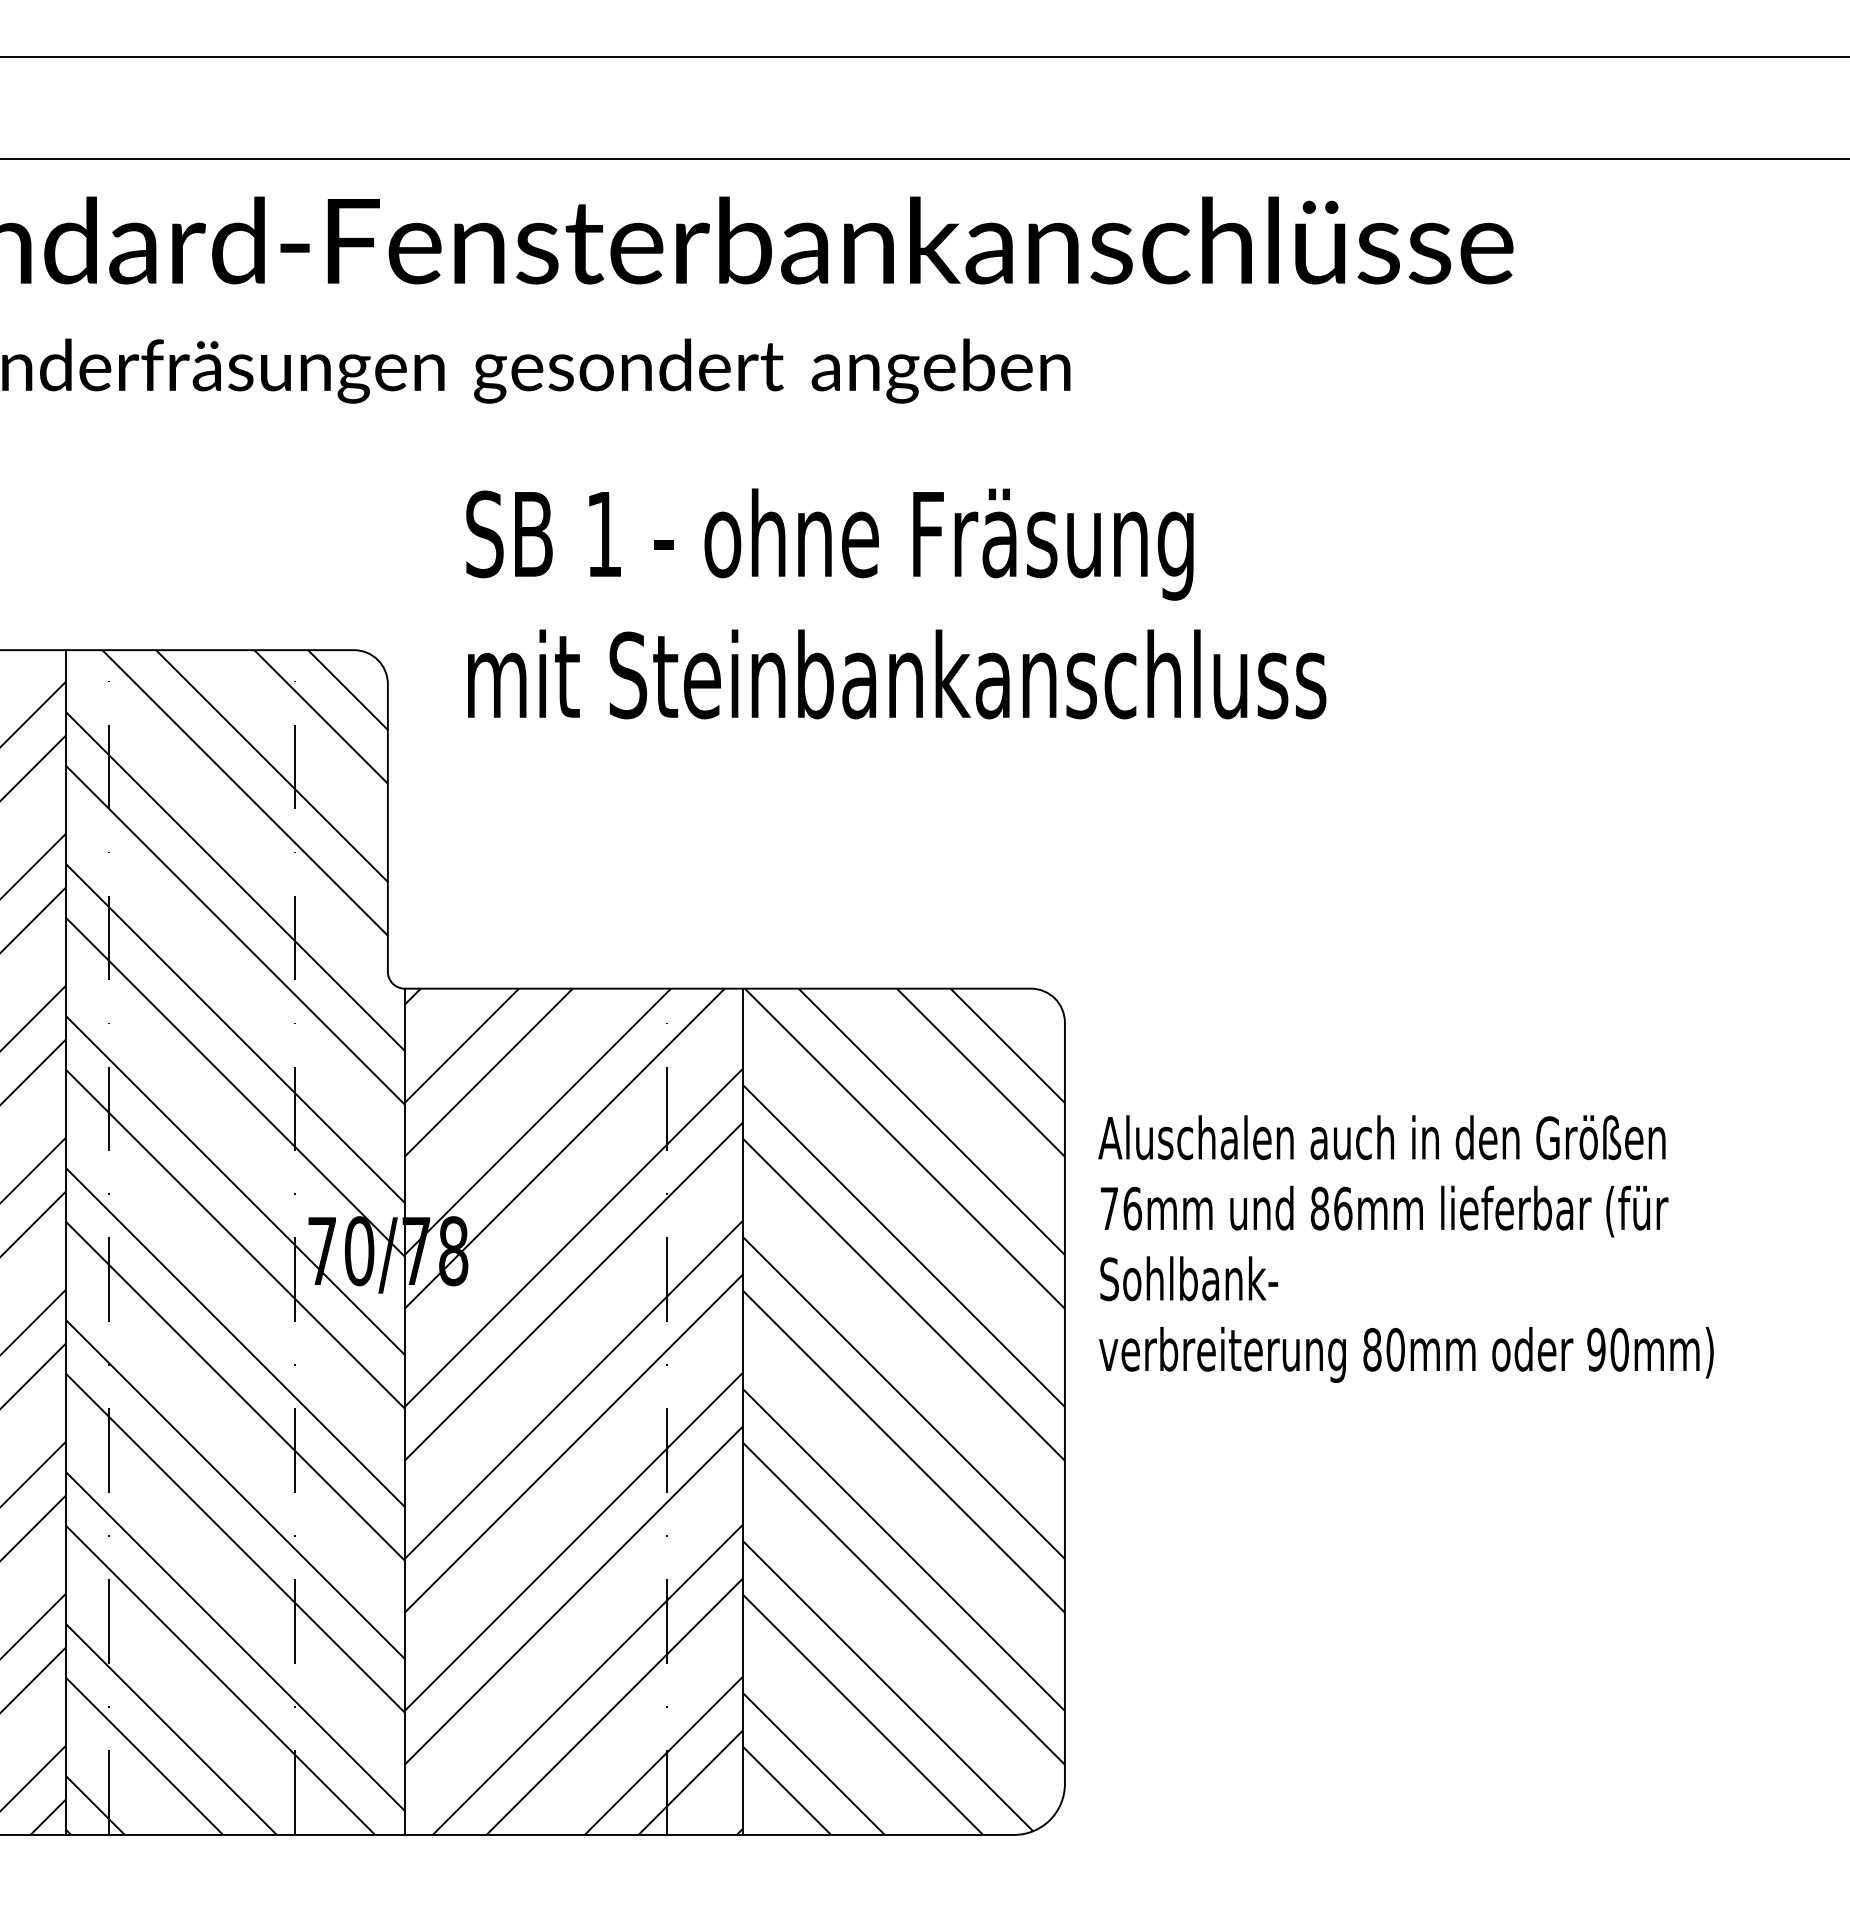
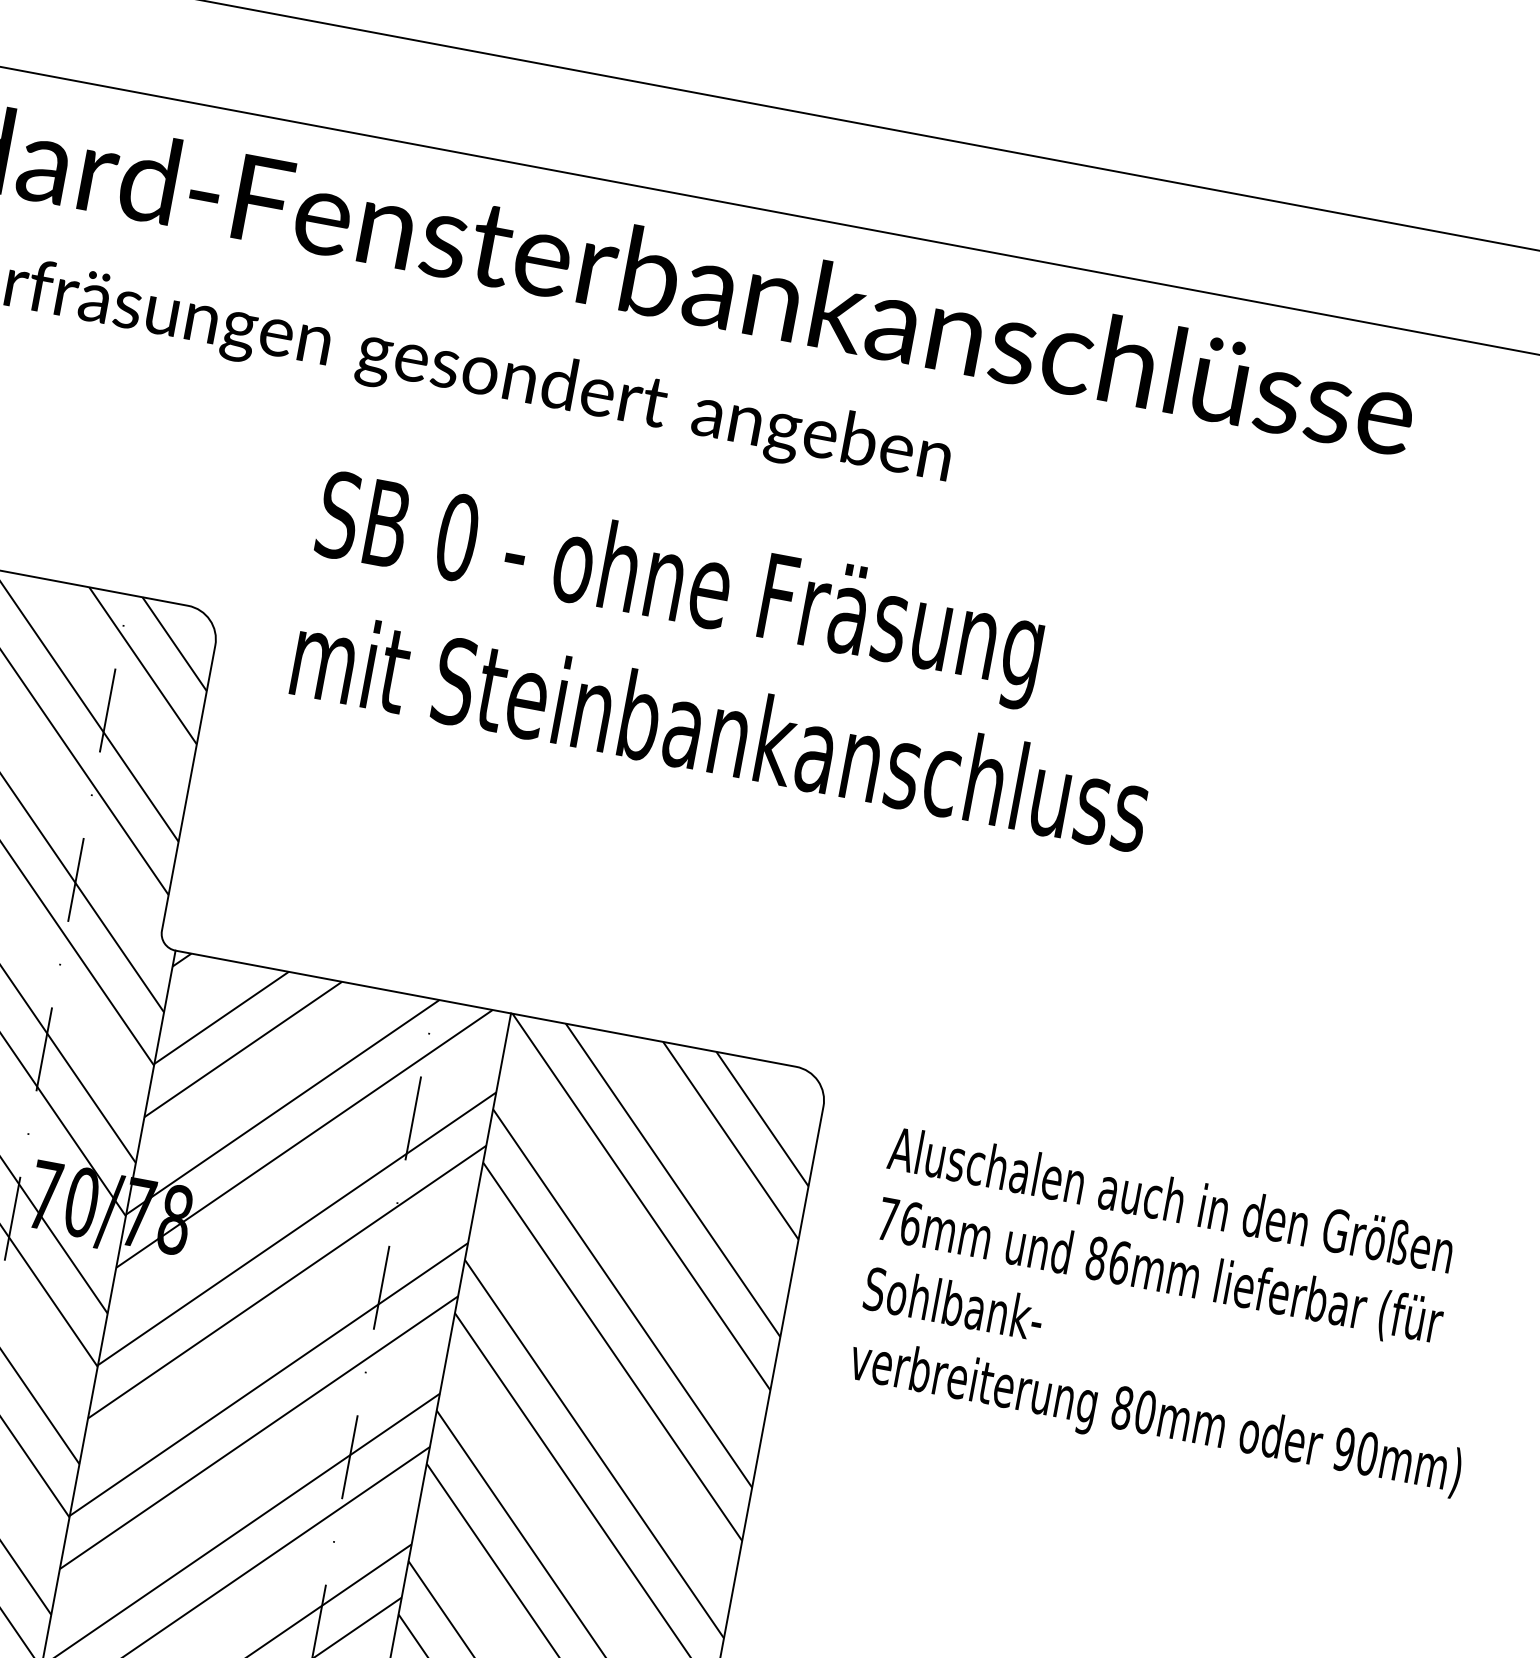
text: (604, 534) -> (457, 537), 1 -> 0
text: (1405, 1248) -> (1174, 1313), moved

